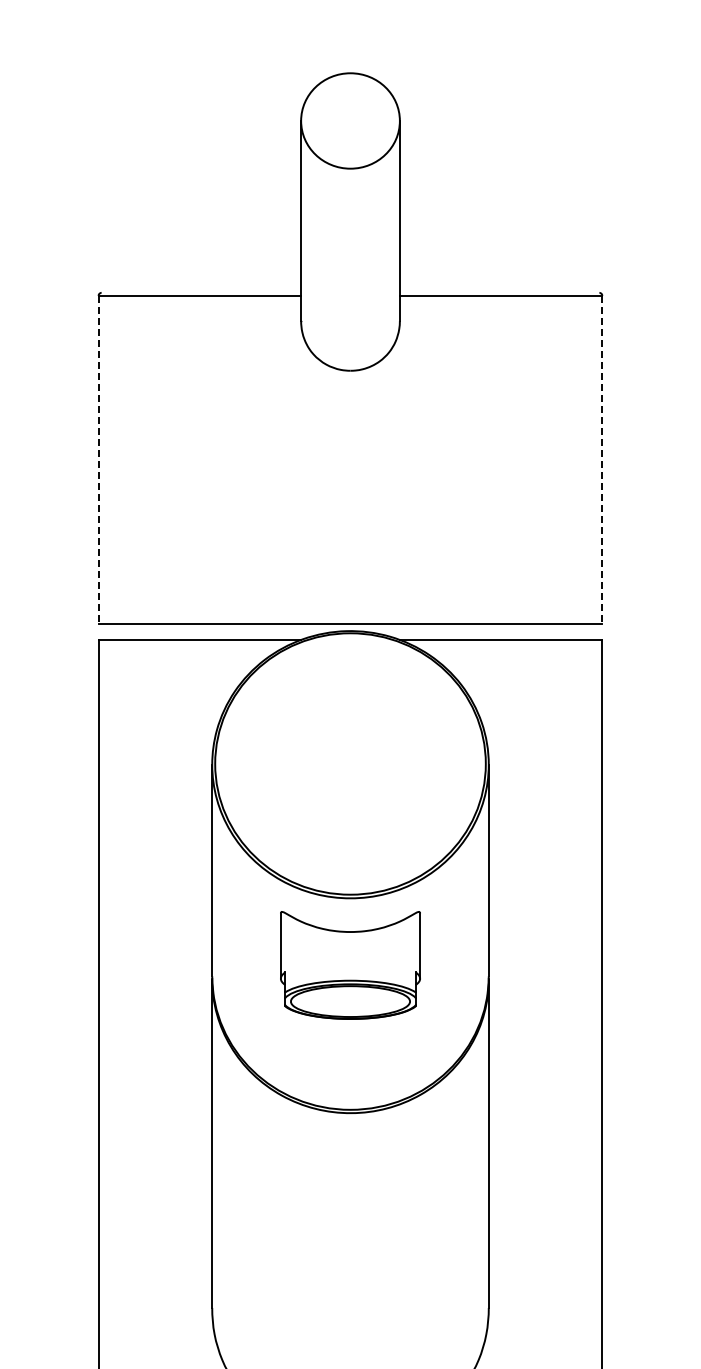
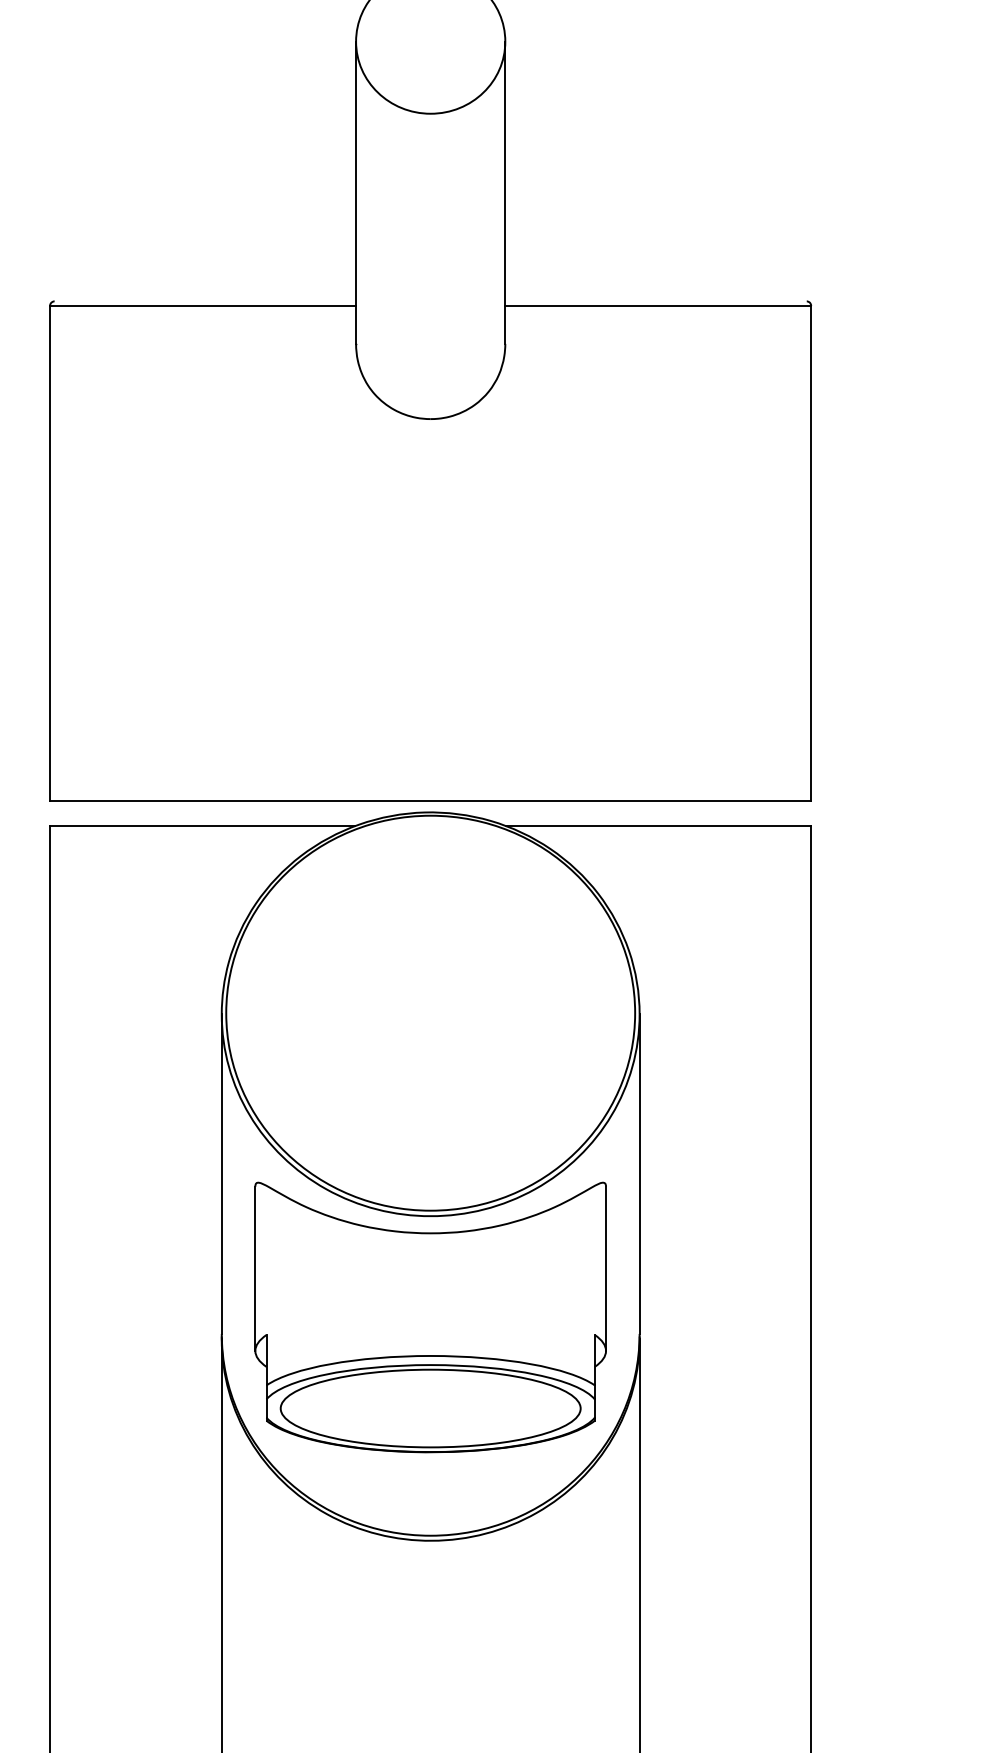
line: (98, 459) -> (49, 553), dashed -> solid
line: (602, 459) -> (811, 553), dashed -> solid
part: (350, 965) -> (430, 1317), size x1.67

